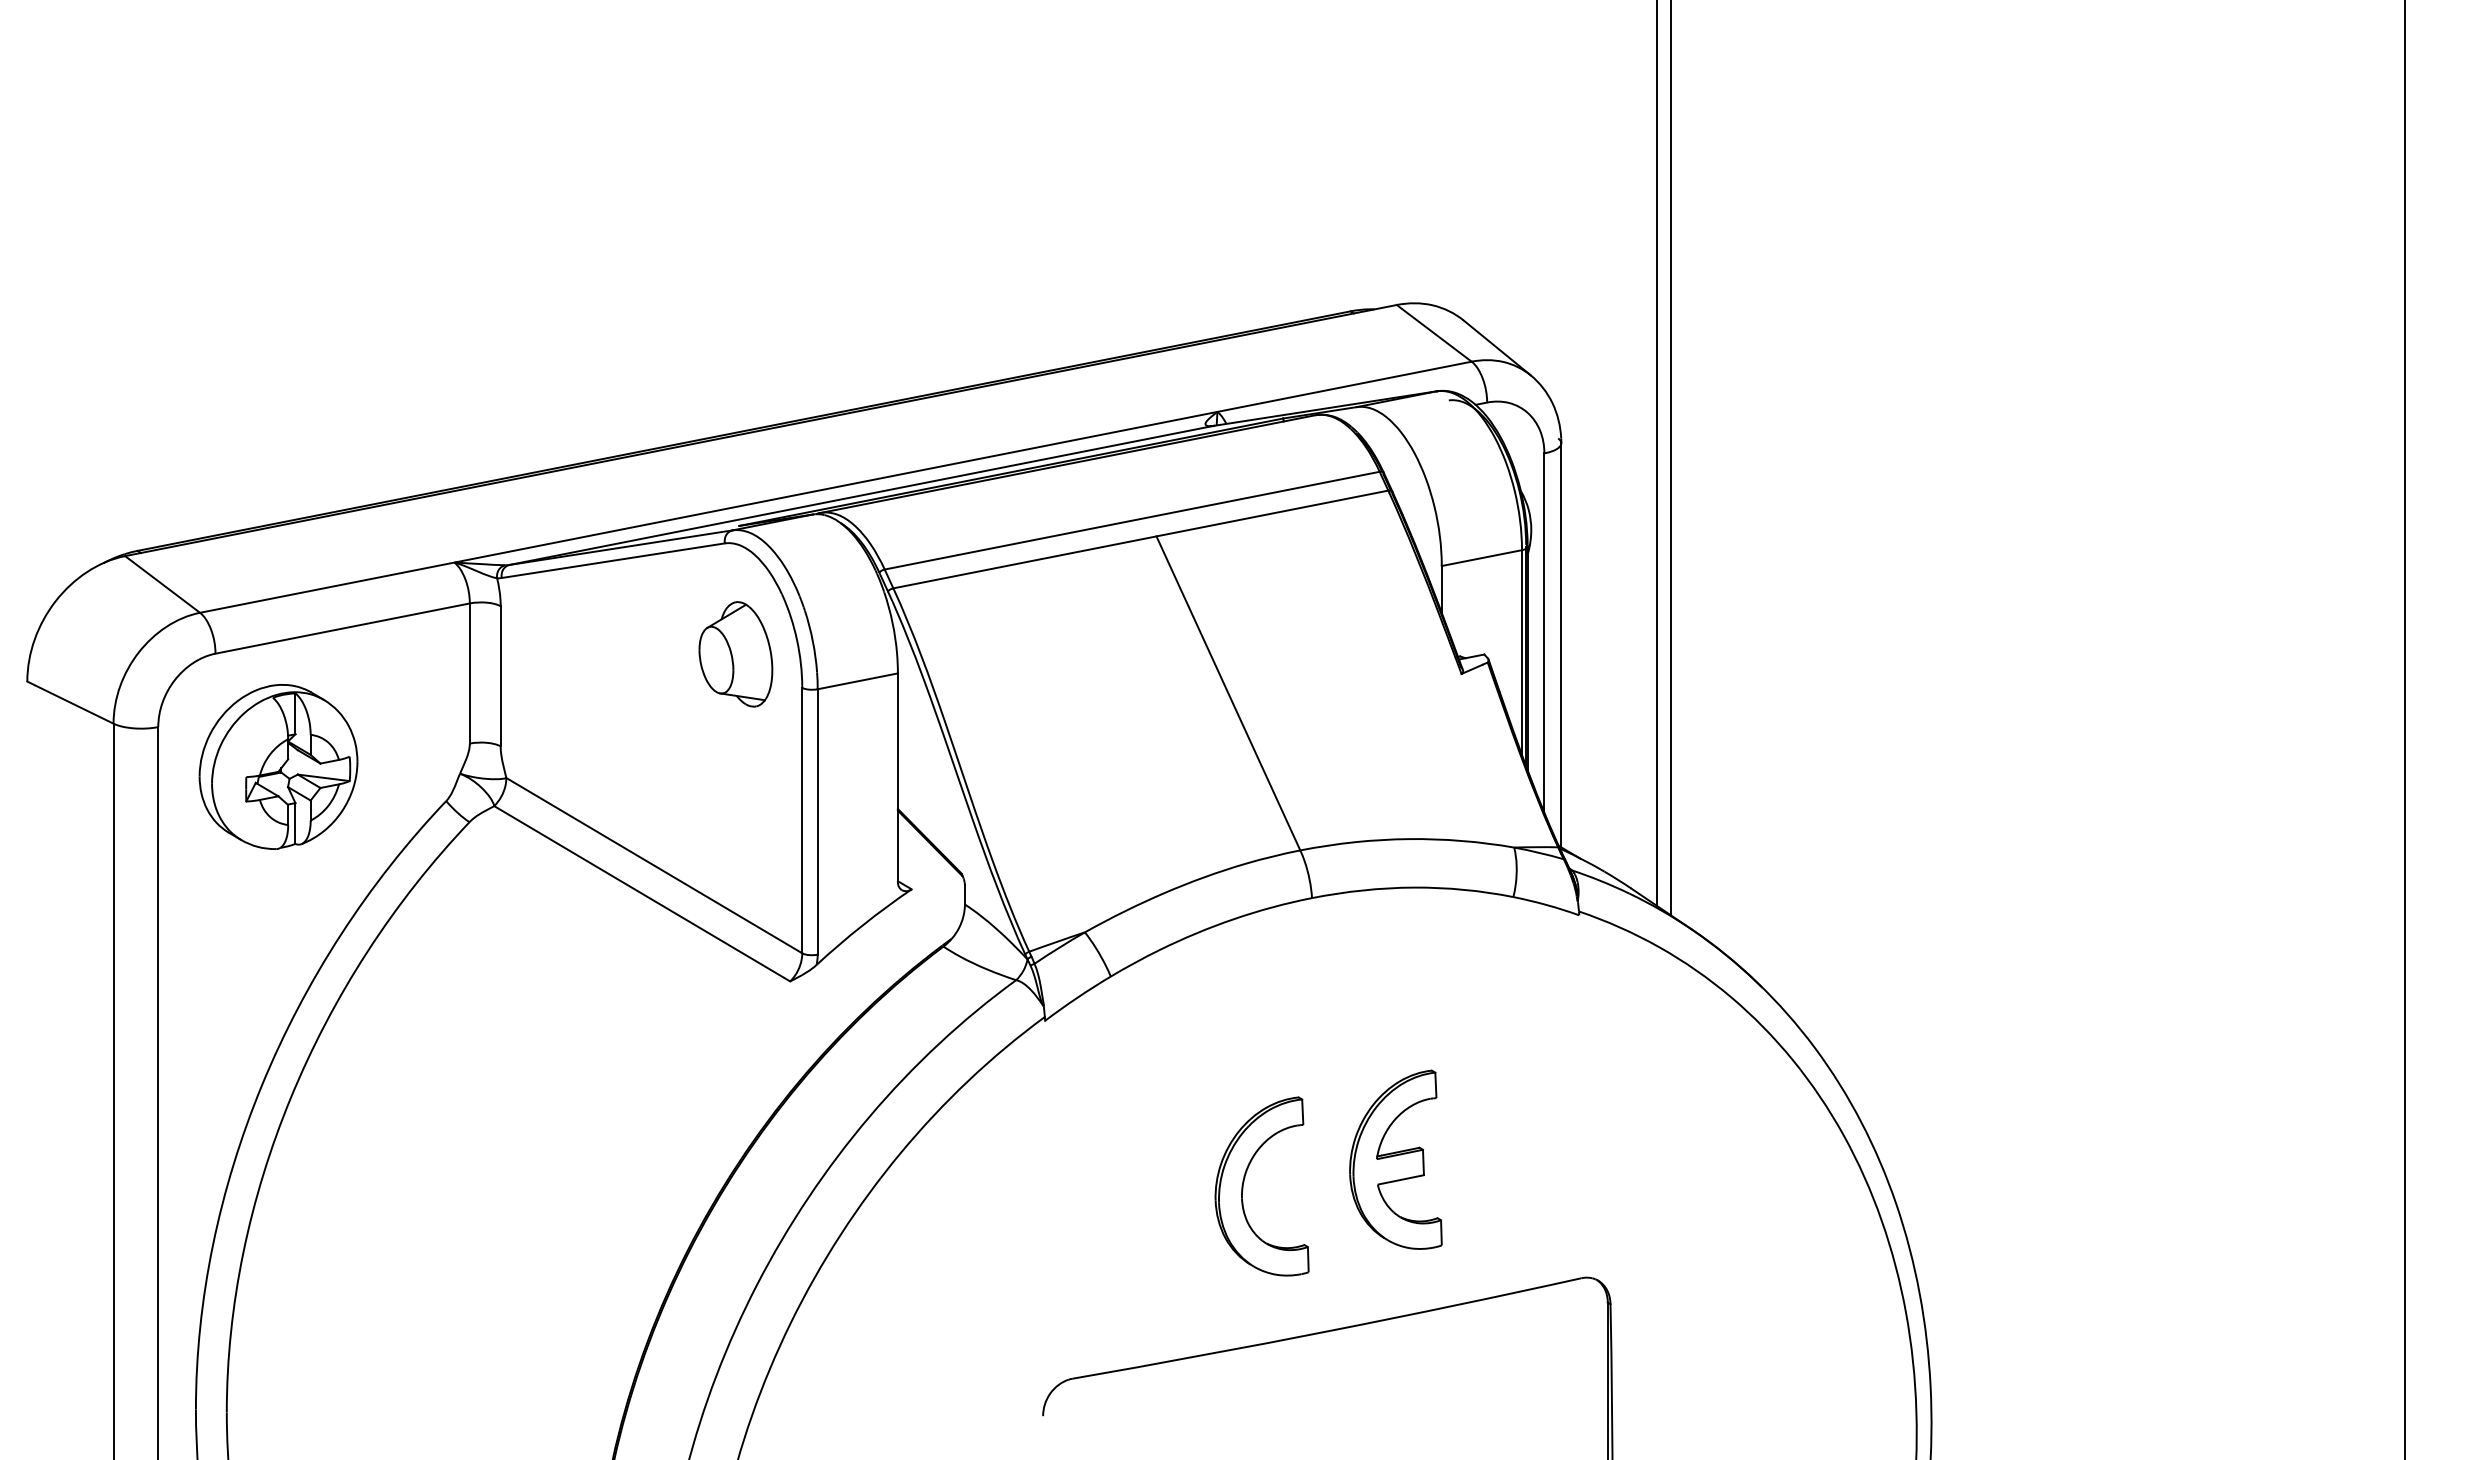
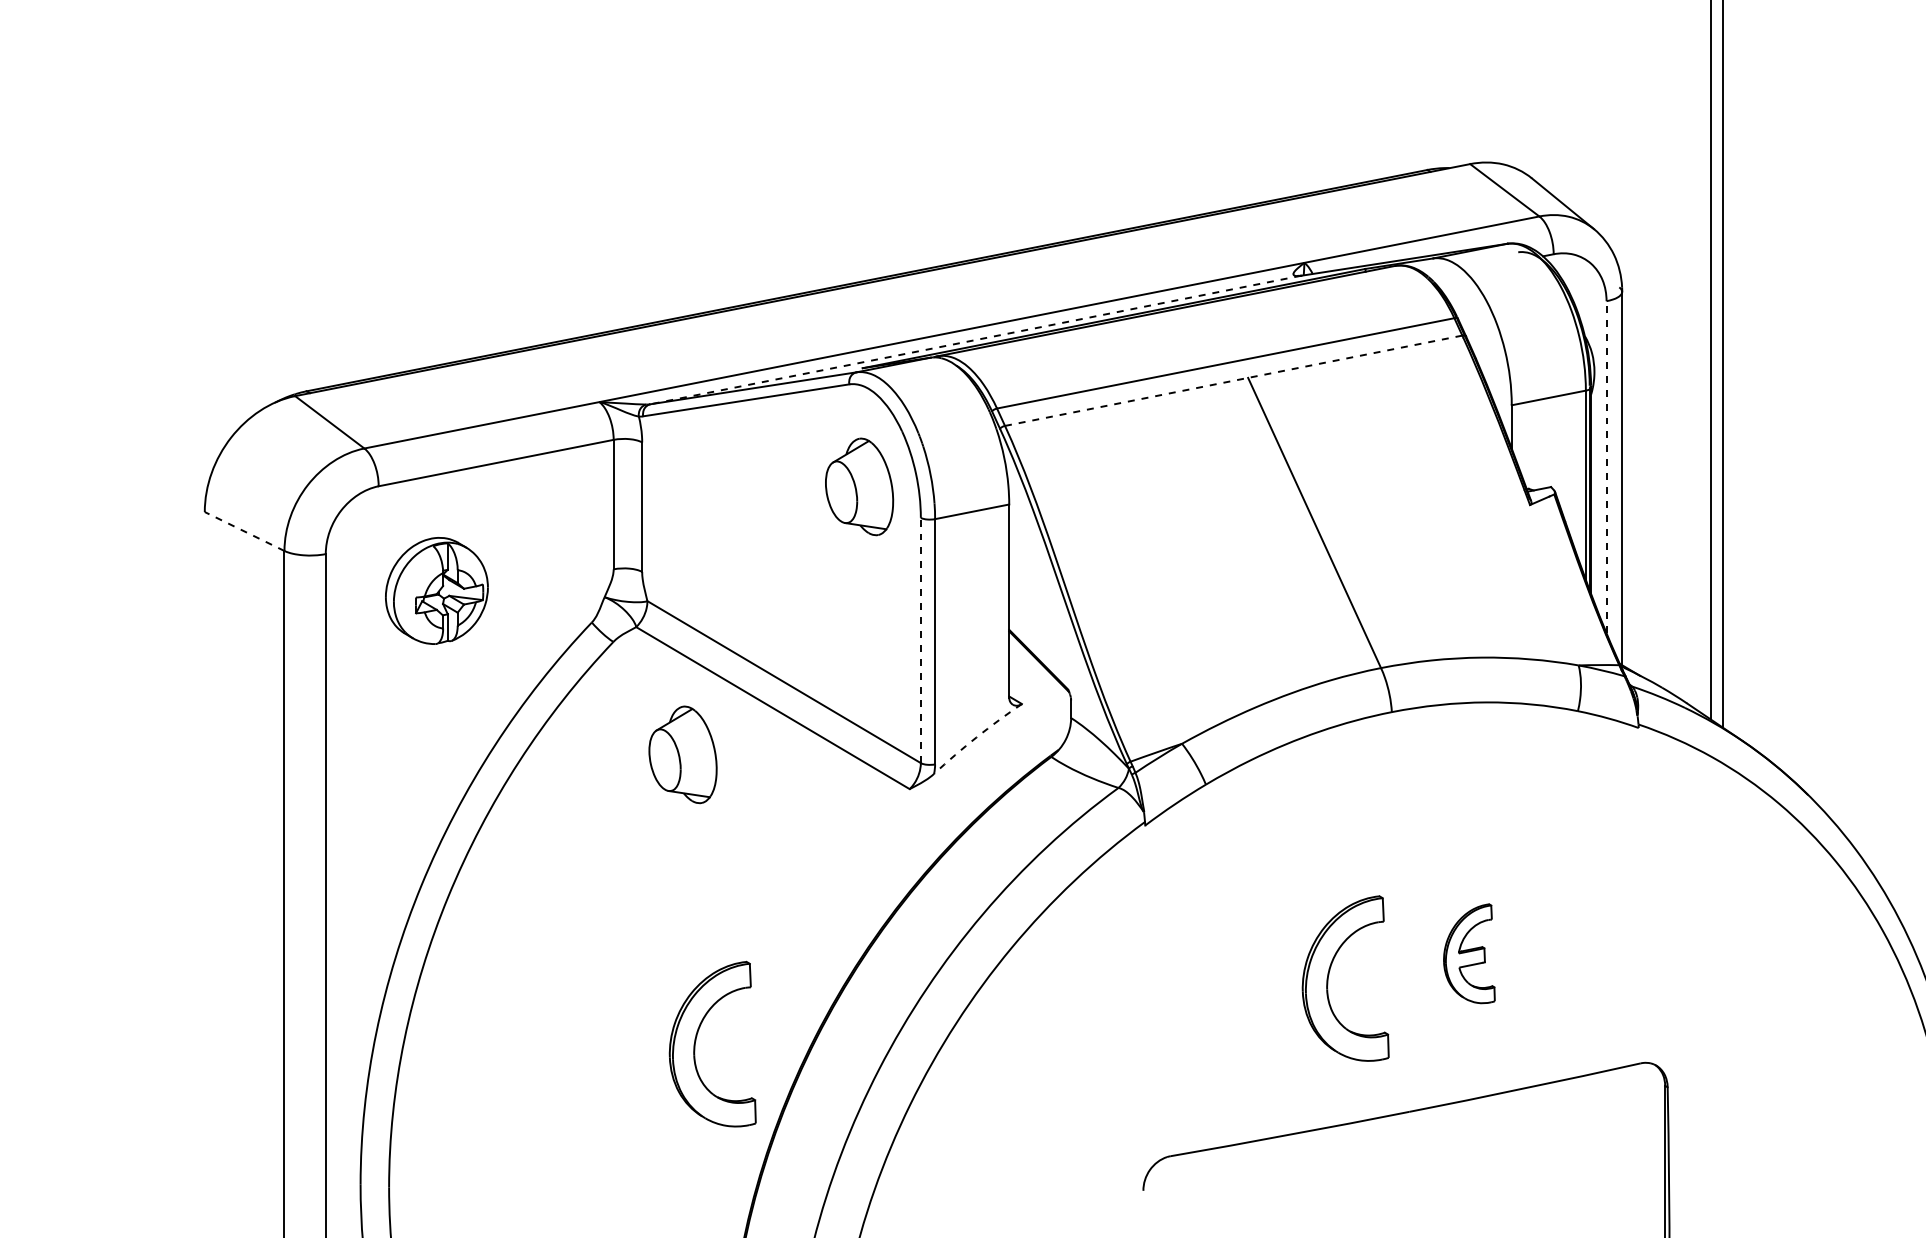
line: (861, 495) -> (975, 340), solid -> dashed
line: (1141, 539) -> (1234, 380), solid -> dashed
line: (1544, 633) -> (1606, 467), solid -> dashed
line: (70, 702) -> (244, 531), solid -> dashed
part: (278, 766) -> (436, 590), size x0.7
line: (802, 820) -> (921, 640), solid -> dashed
arc: (862, 925) -> (976, 737), solid -> dashed
part: (544, 944) -> (682, 754), added
part: (1395, 1159) -> (1468, 953), size x0.6
part: (559, 1253) -> (696, 1040), added

